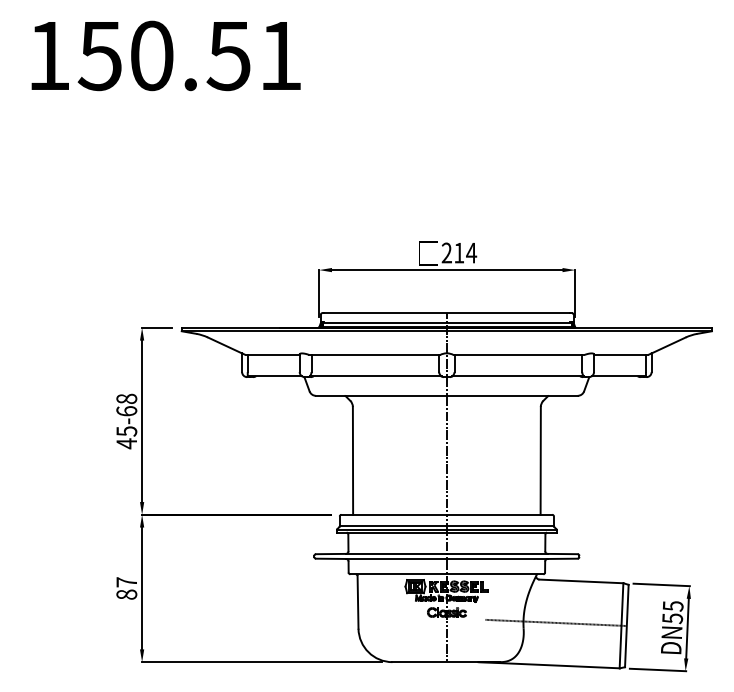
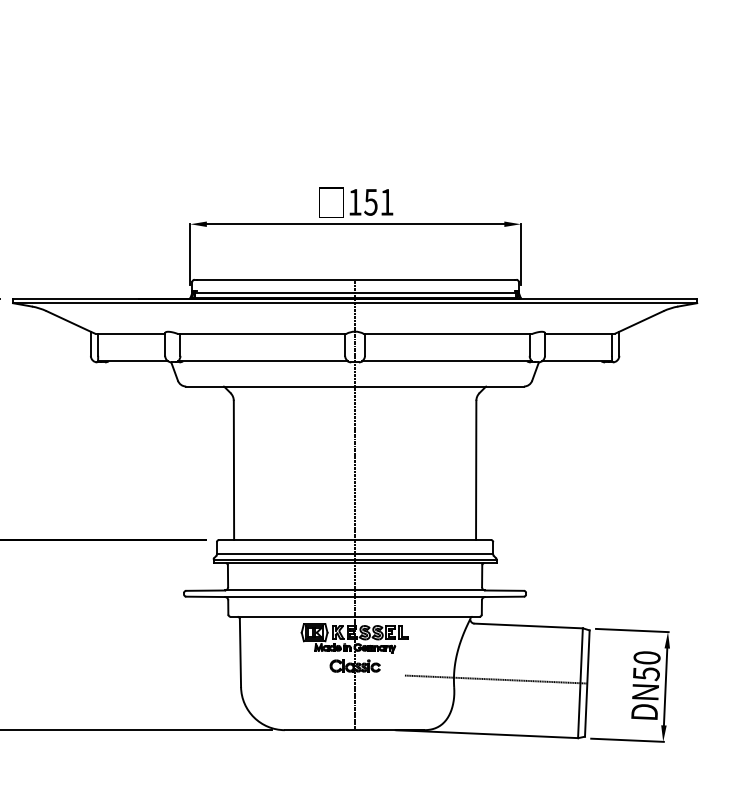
text: (459, 252) -> (371, 201), 214 -> 151
text: (672, 606) -> (646, 658), DN55 -> DN50

